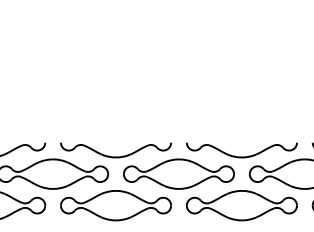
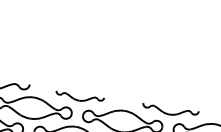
part: (115, 150) -> (79, 97), size x0.6
part: (241, 150) -> (170, 111), size x0.7

